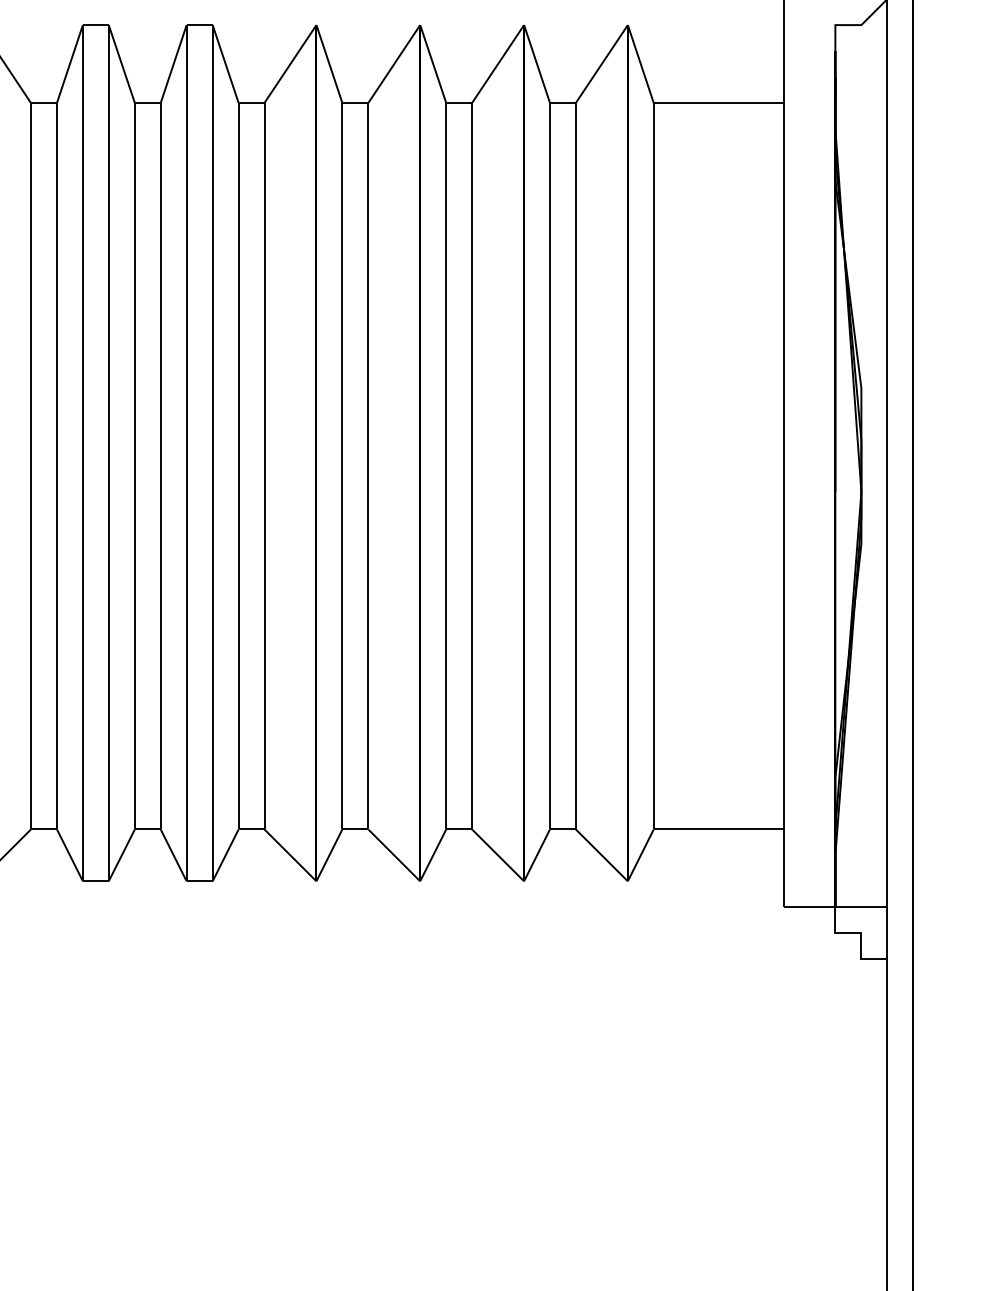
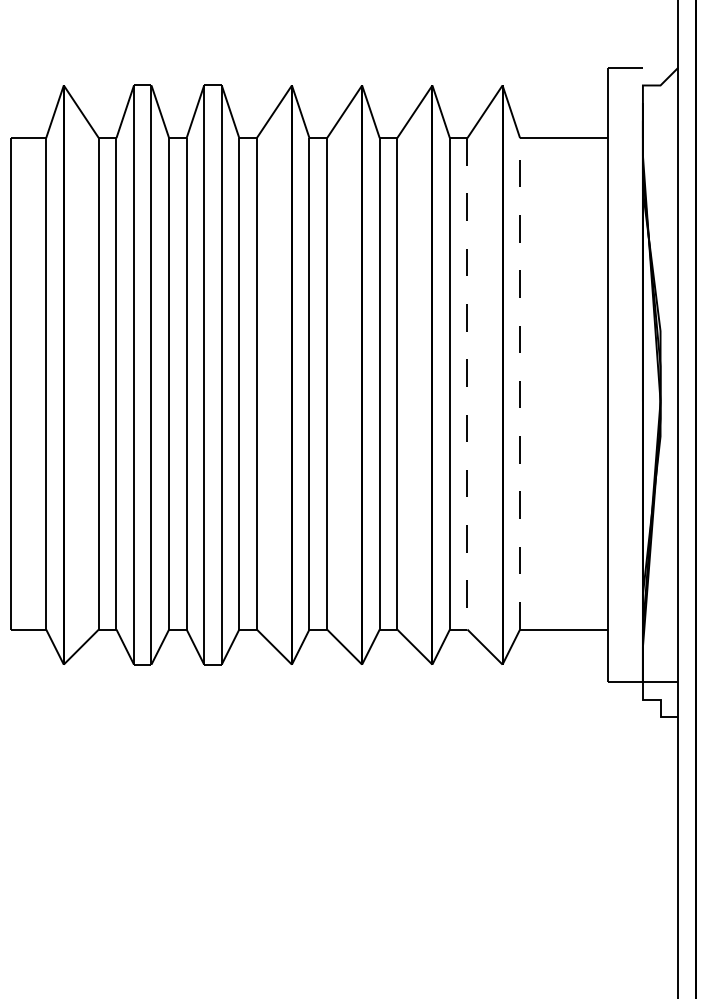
line: (575, 465) -> (467, 383), solid -> dashed
line: (654, 465) -> (520, 383), solid -> dashed

